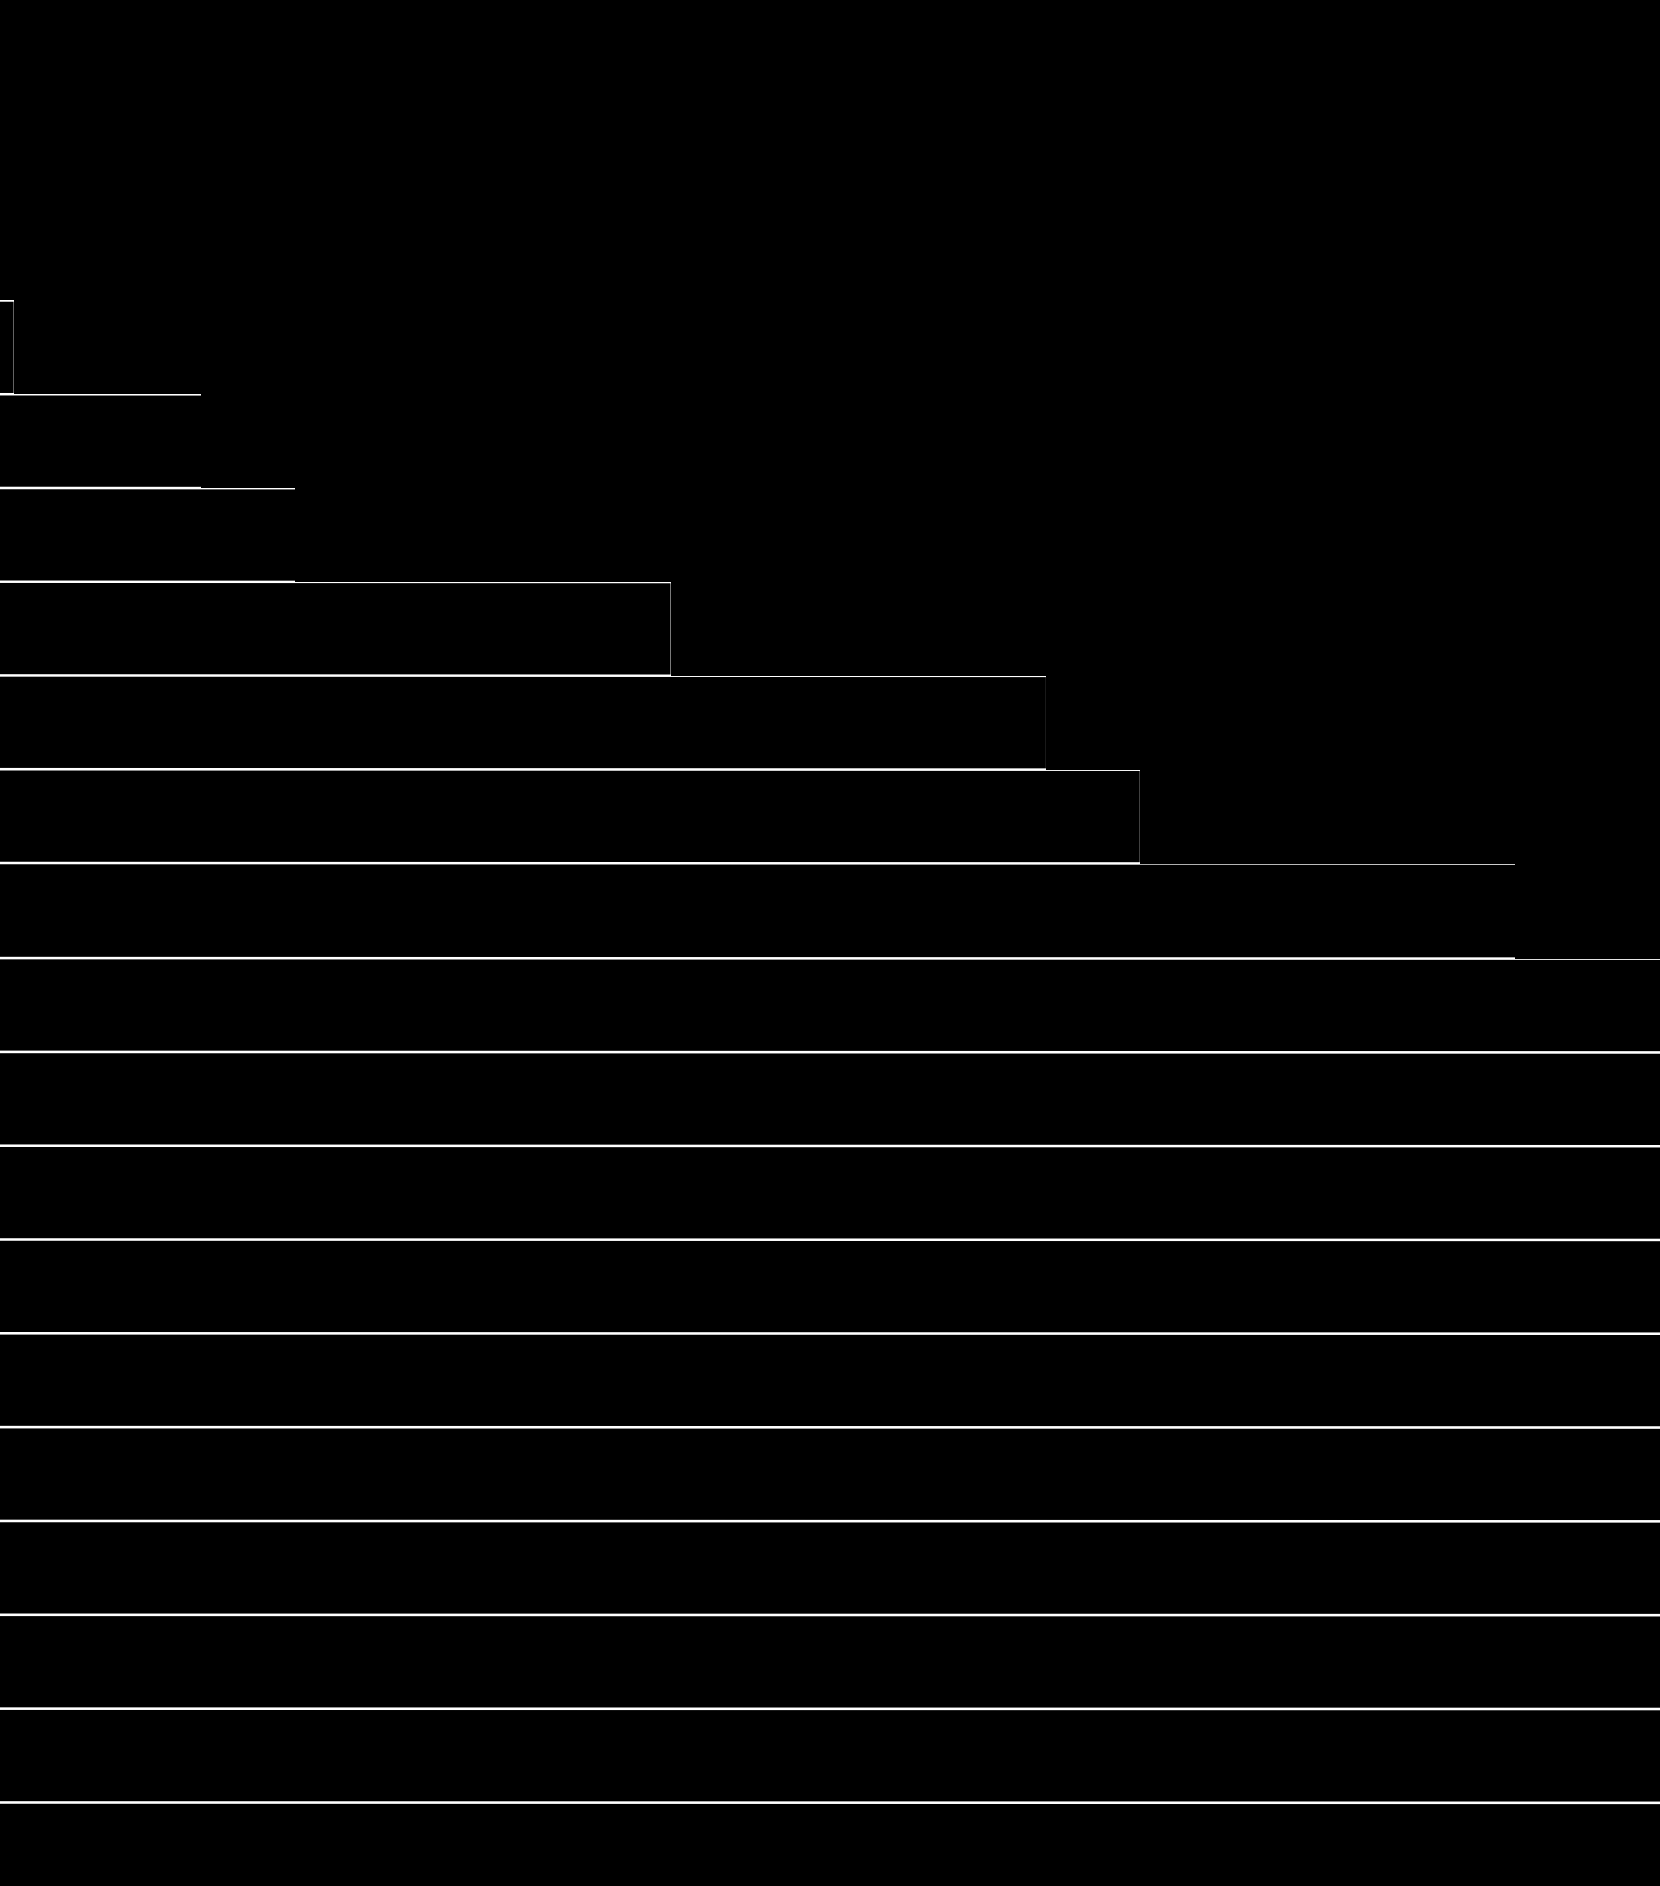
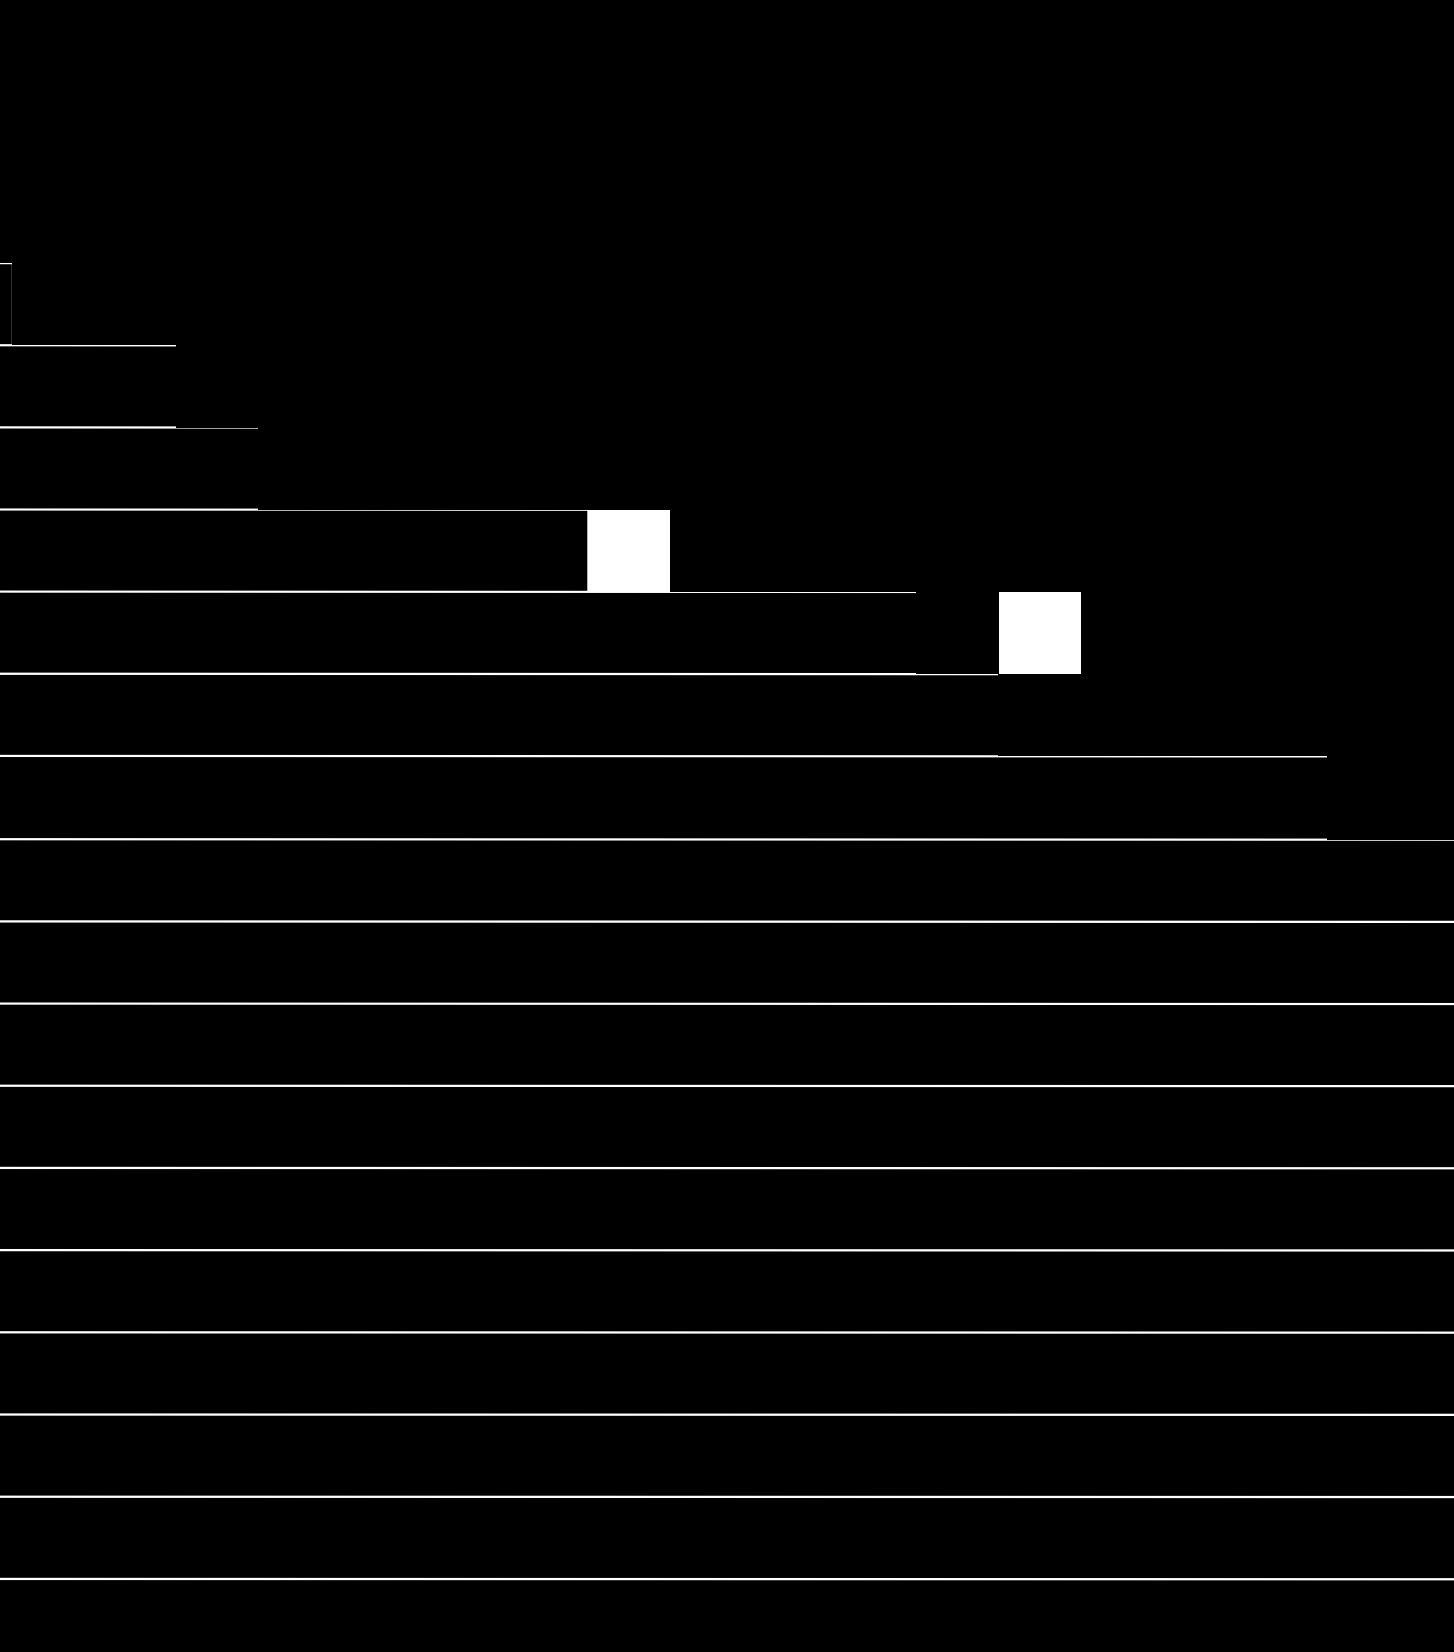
fill: (717, 628) -> (628, 550), removed
fill: (1186, 722) -> (1039, 632), removed

